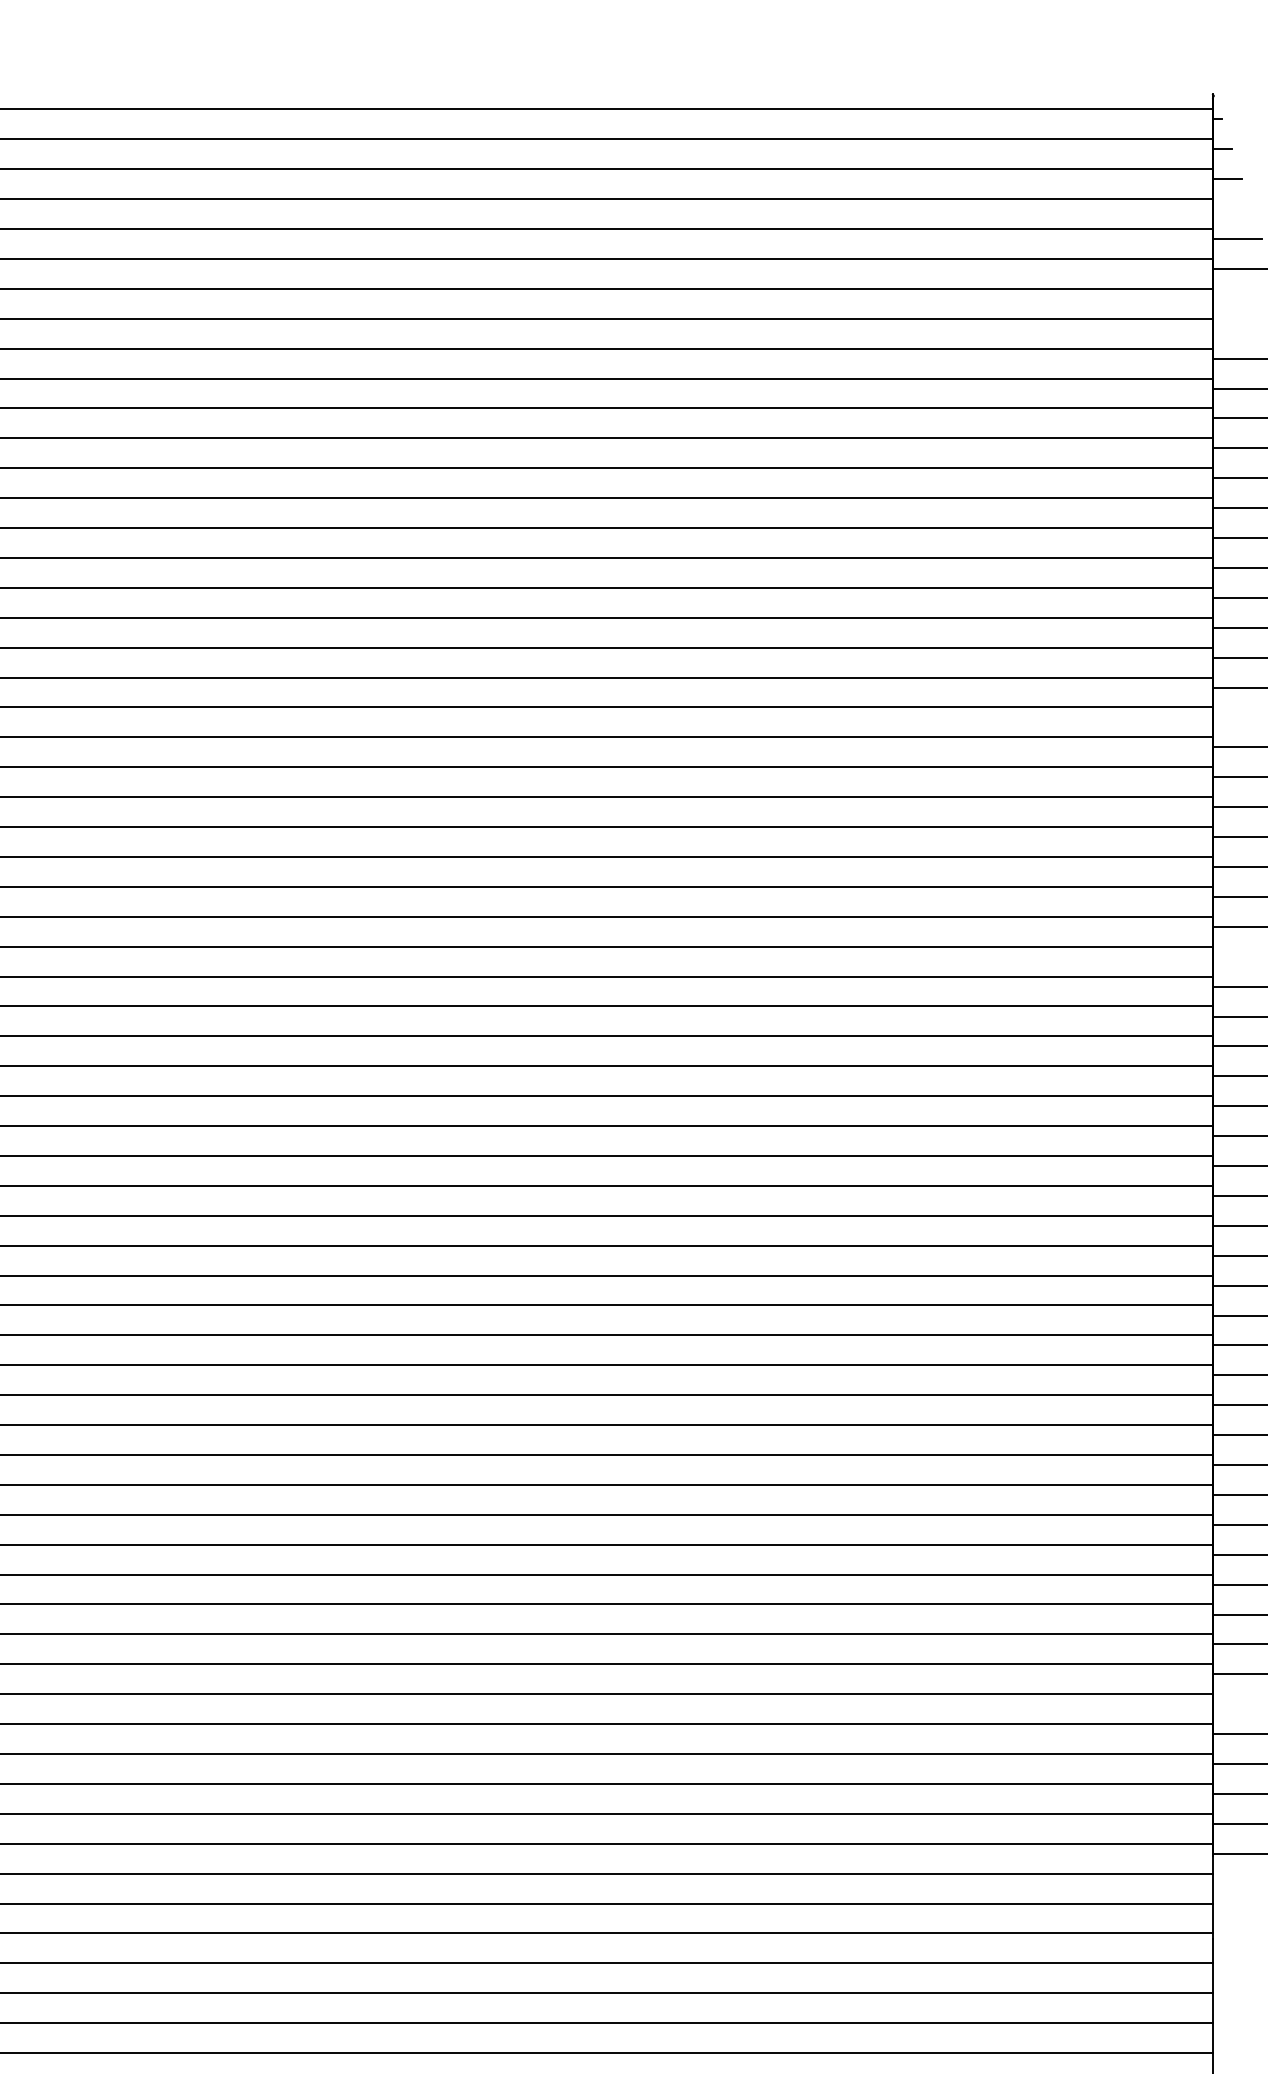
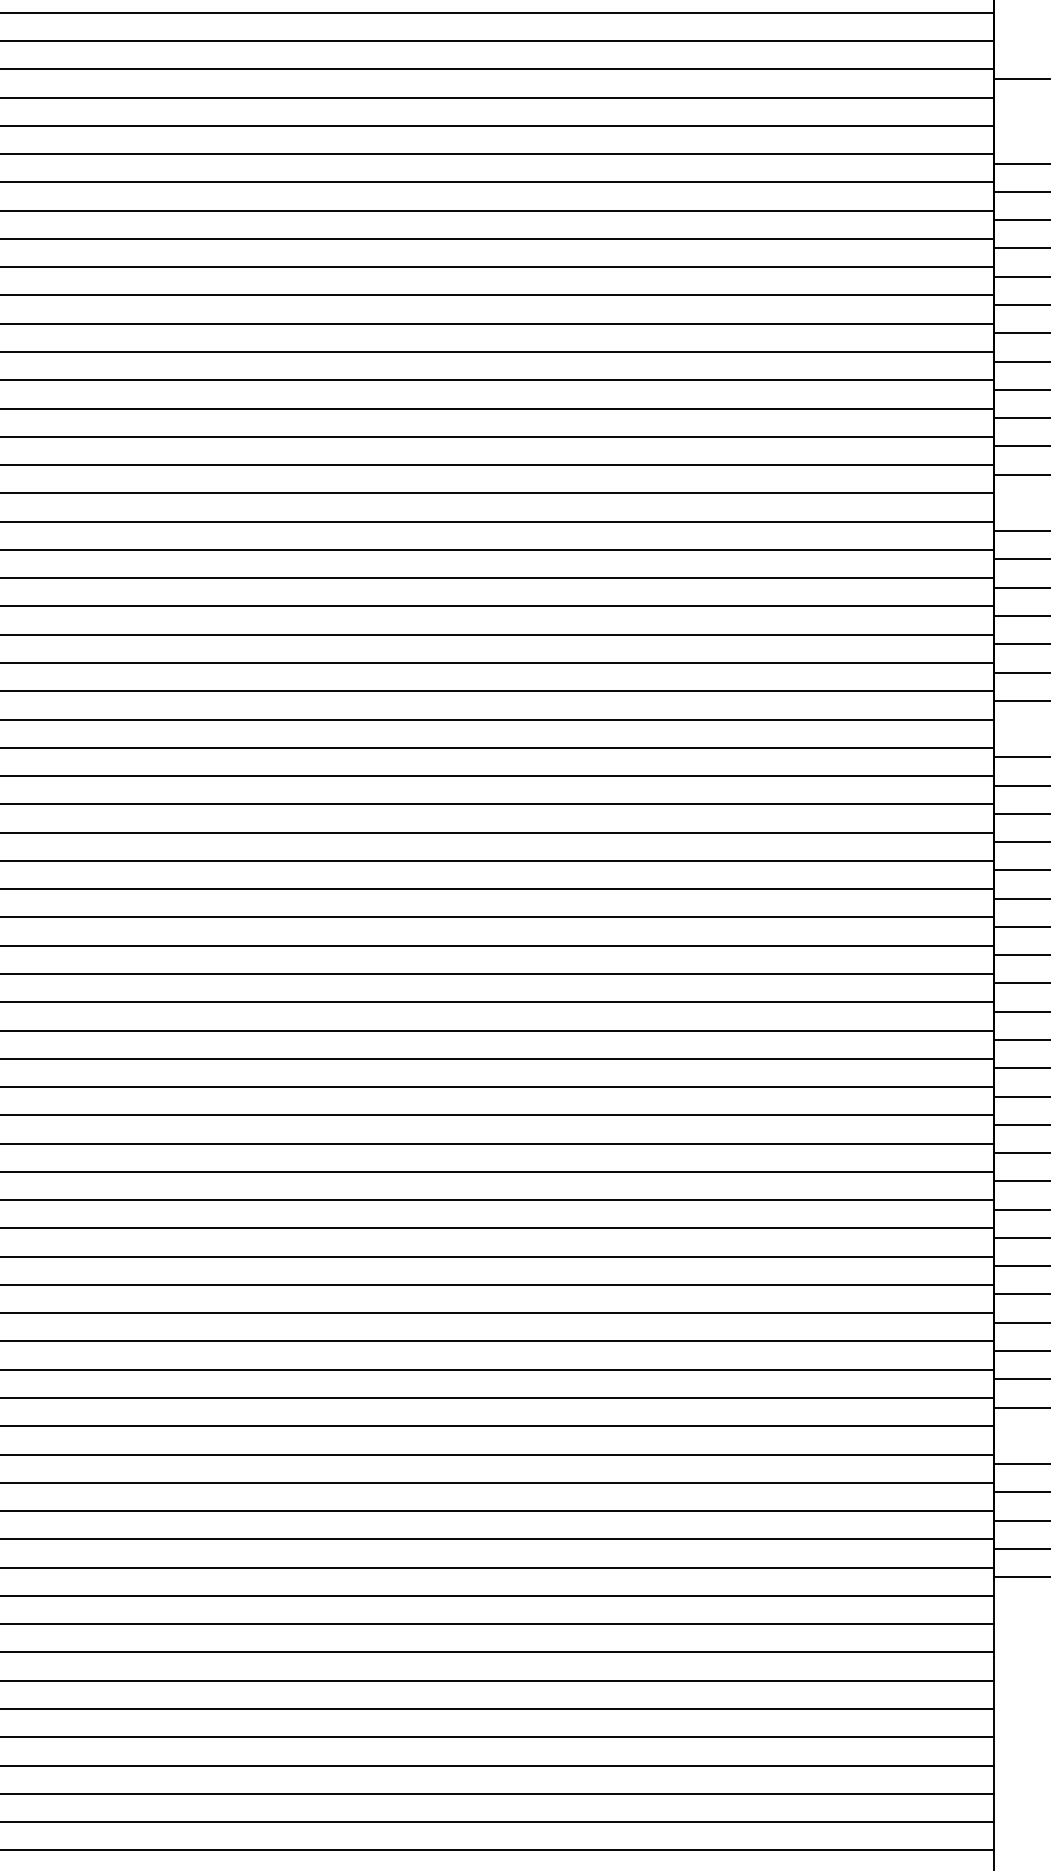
line: (1237, 239) -> (1017, 50), removed

